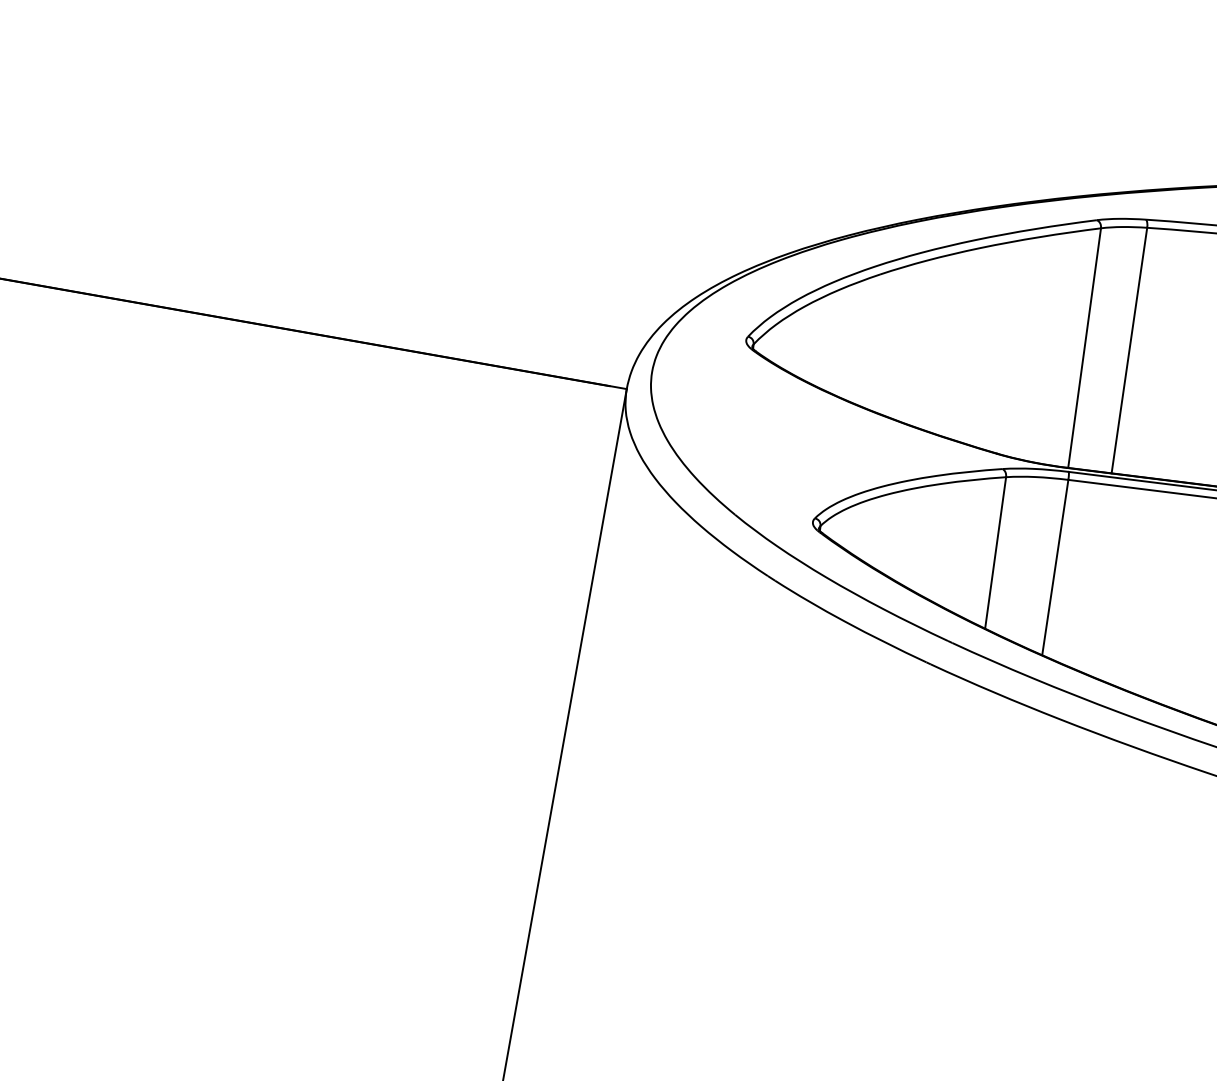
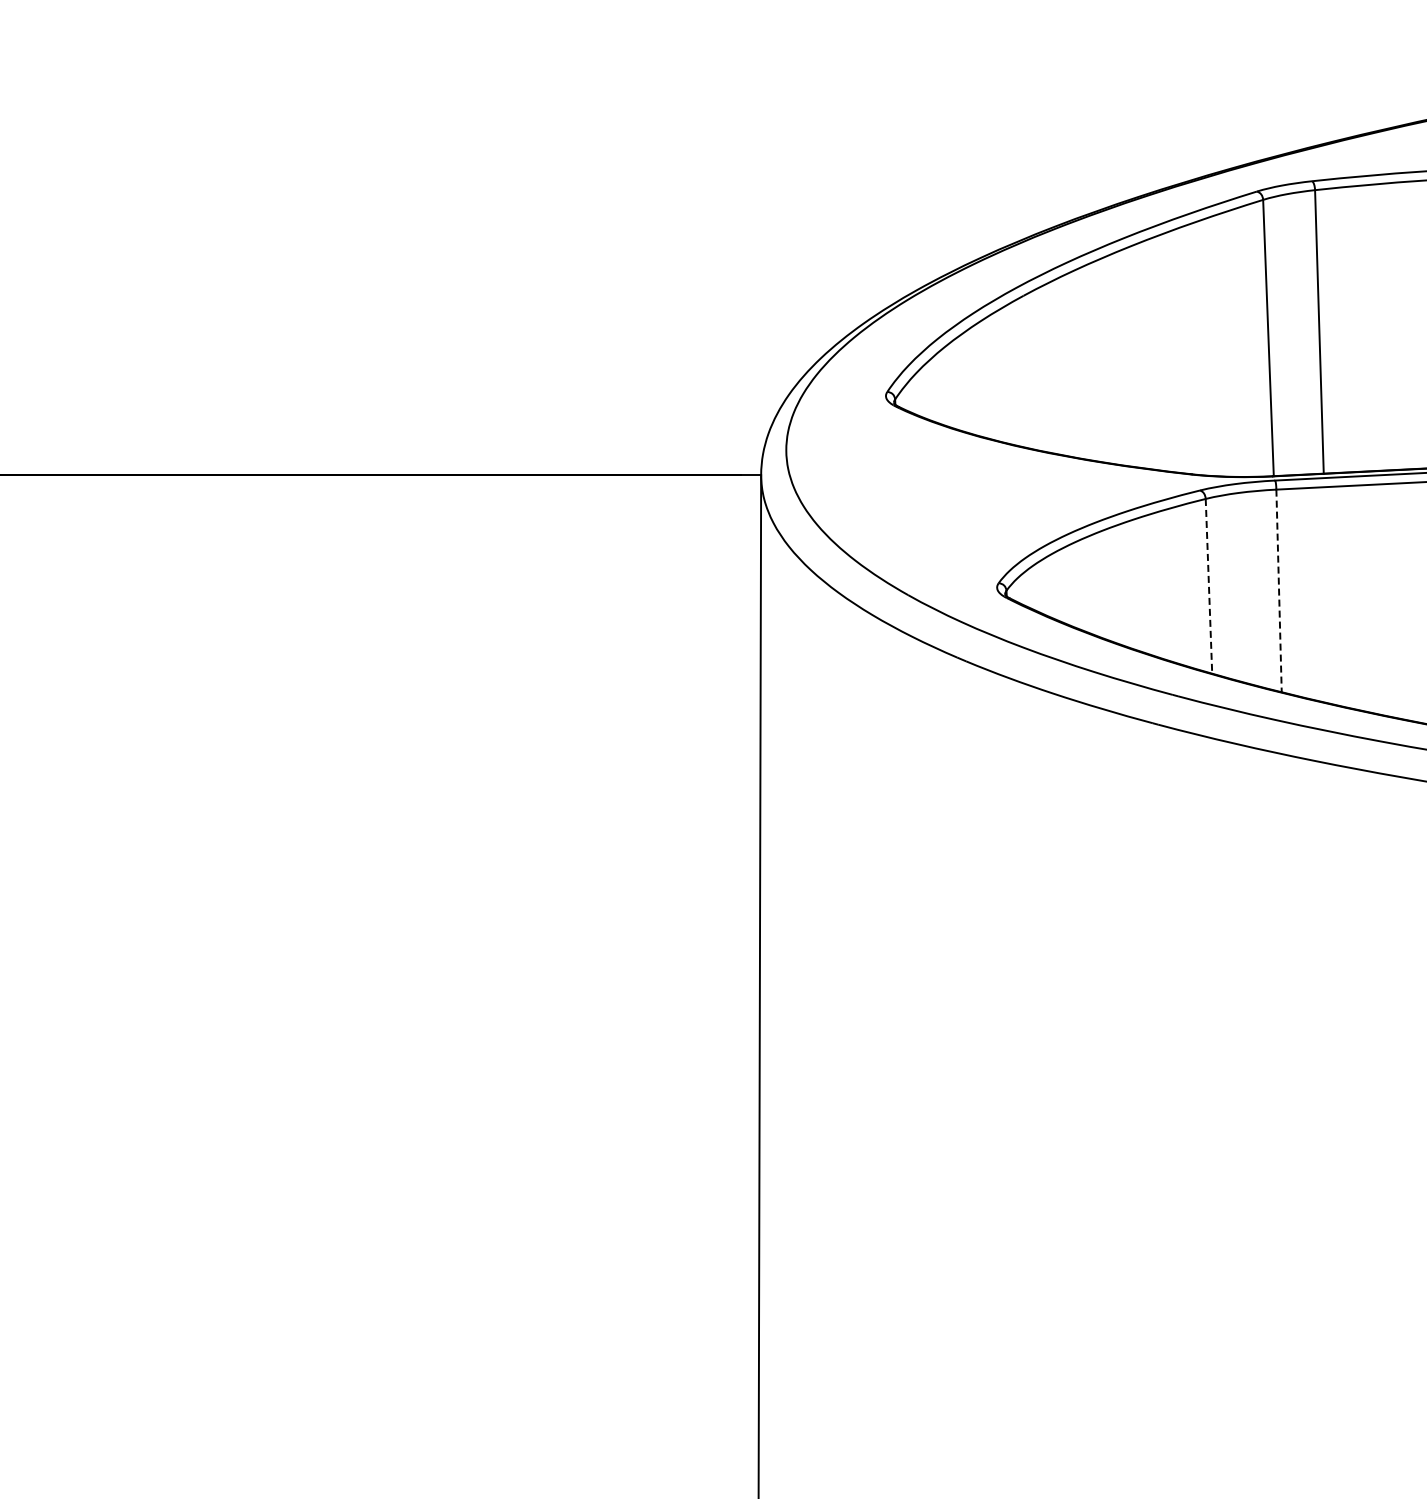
line: (995, 553) -> (1208, 586), solid -> dashed
line: (1055, 568) -> (1279, 591), solid -> dashed

